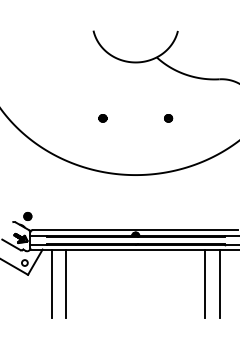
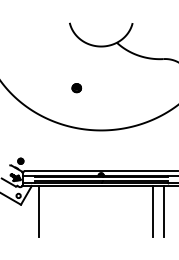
part: (102, 118) -> (76, 88), size x1.6
part: (168, 118) -> (125, 88), removed
line: (66, 283) -> (49, 211), removed

